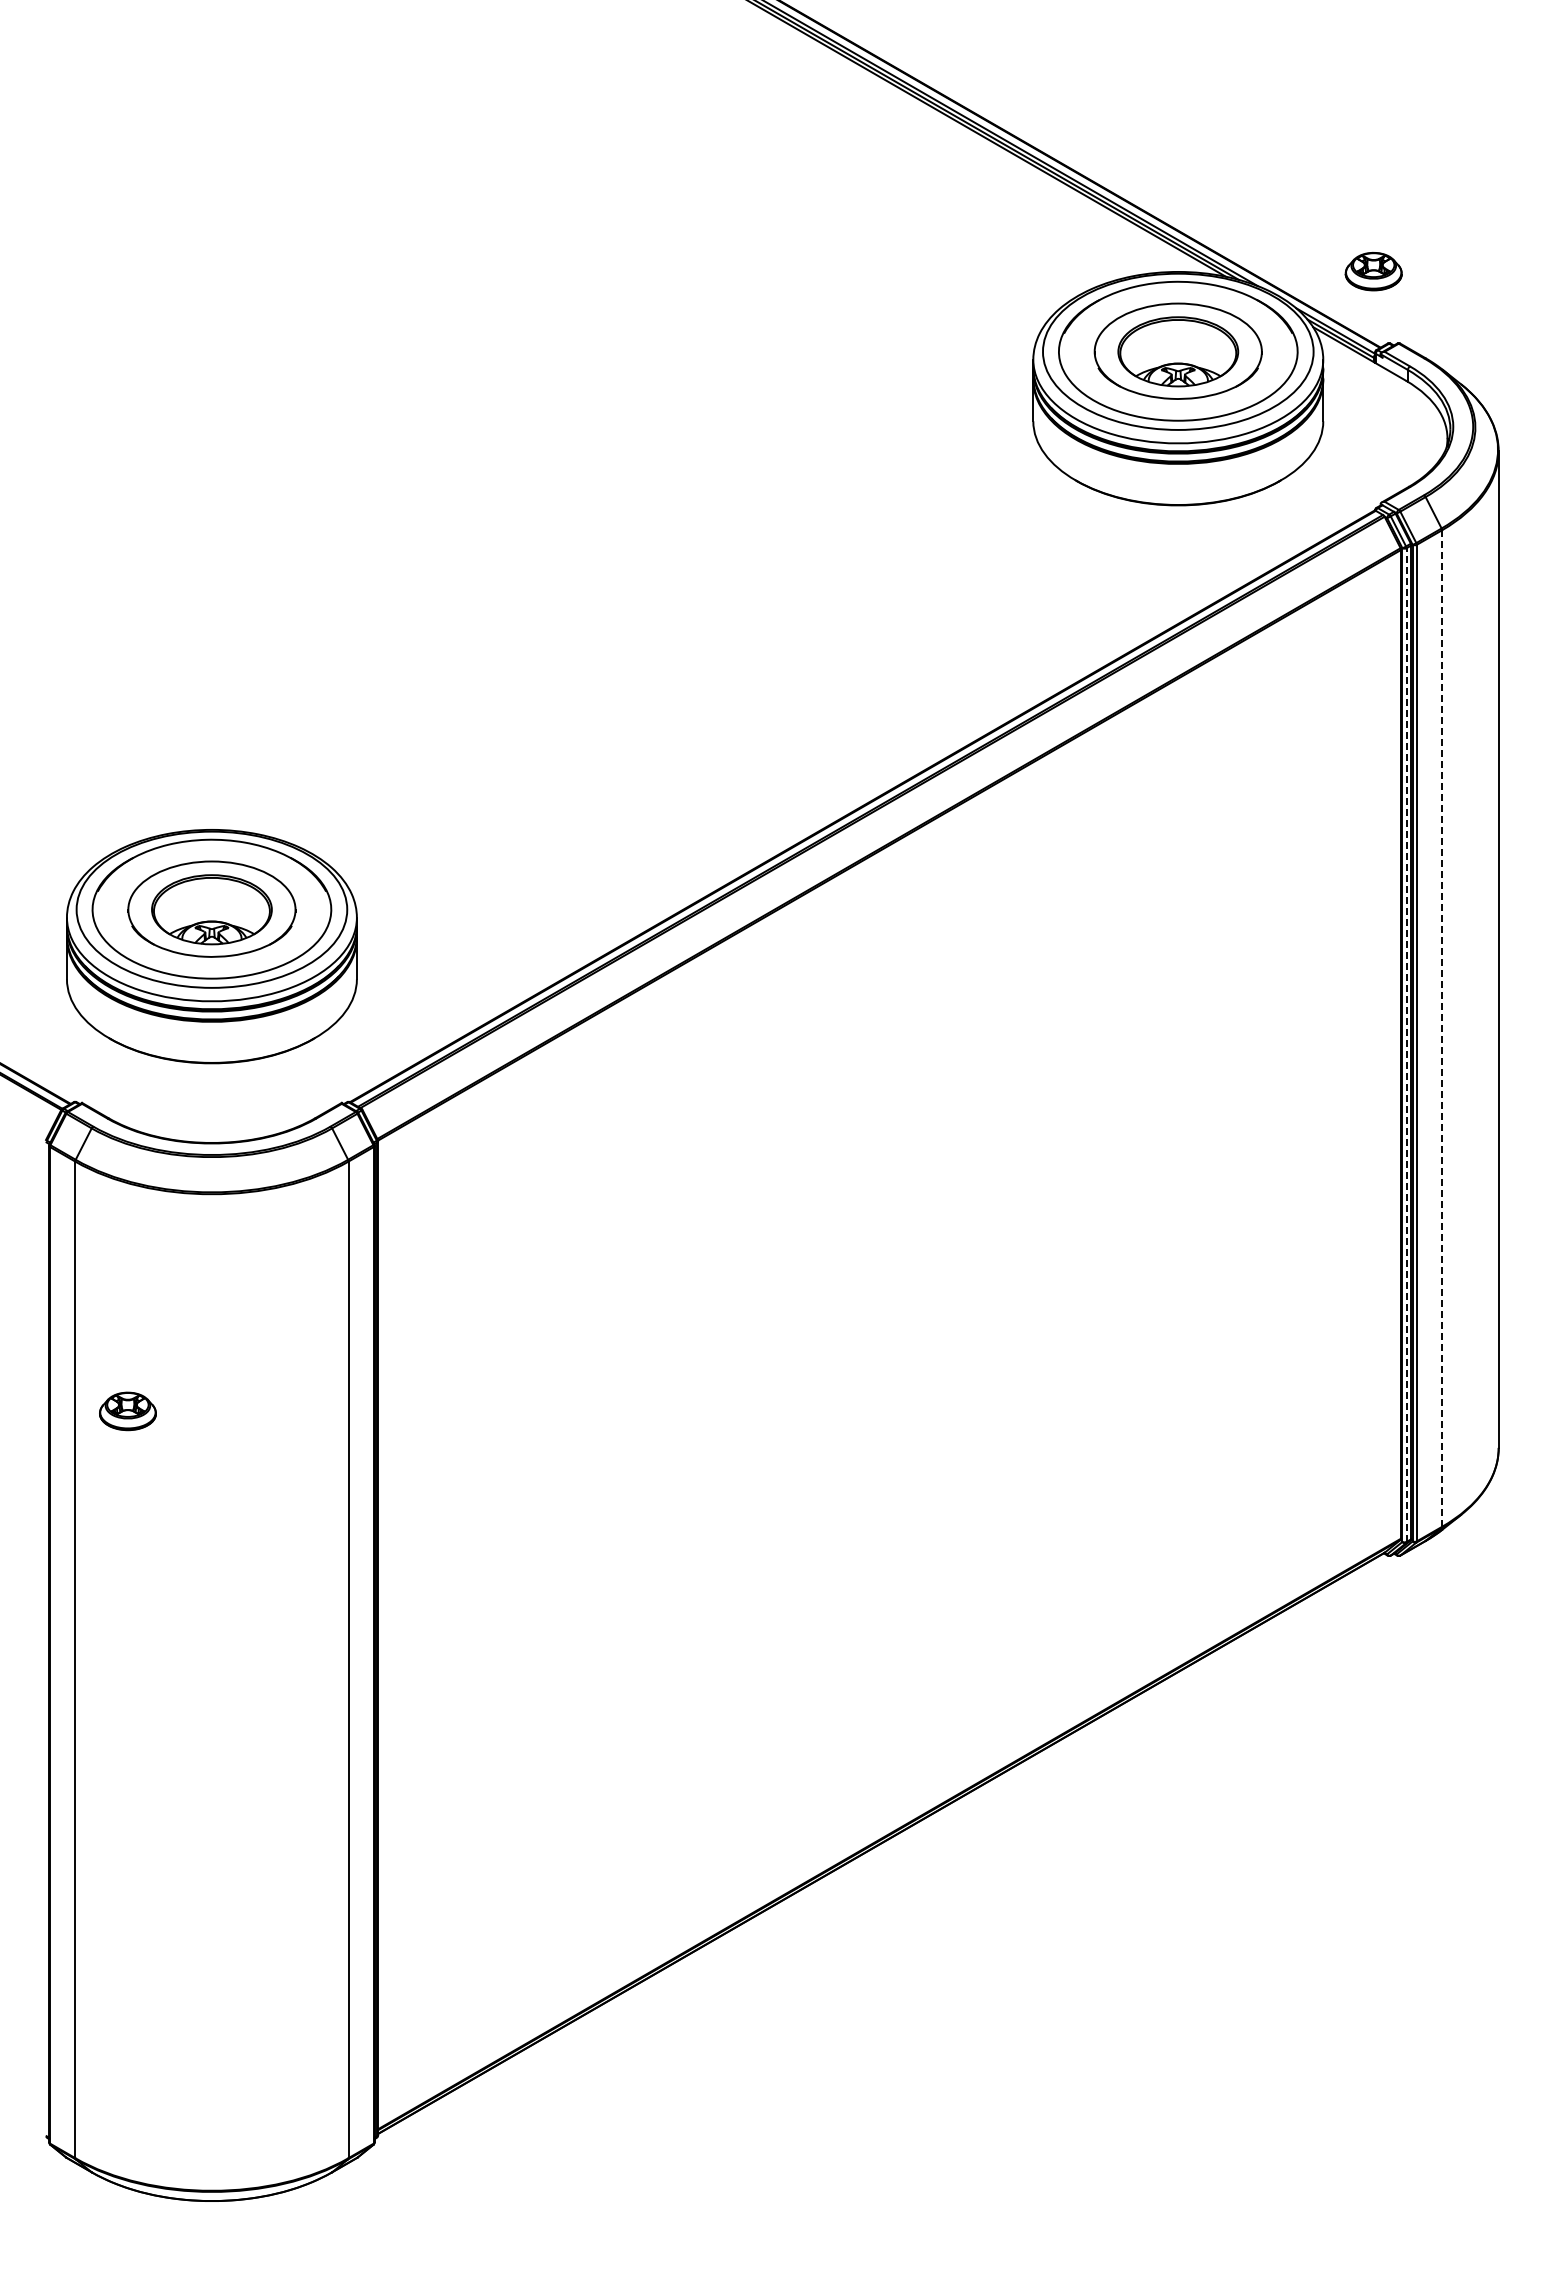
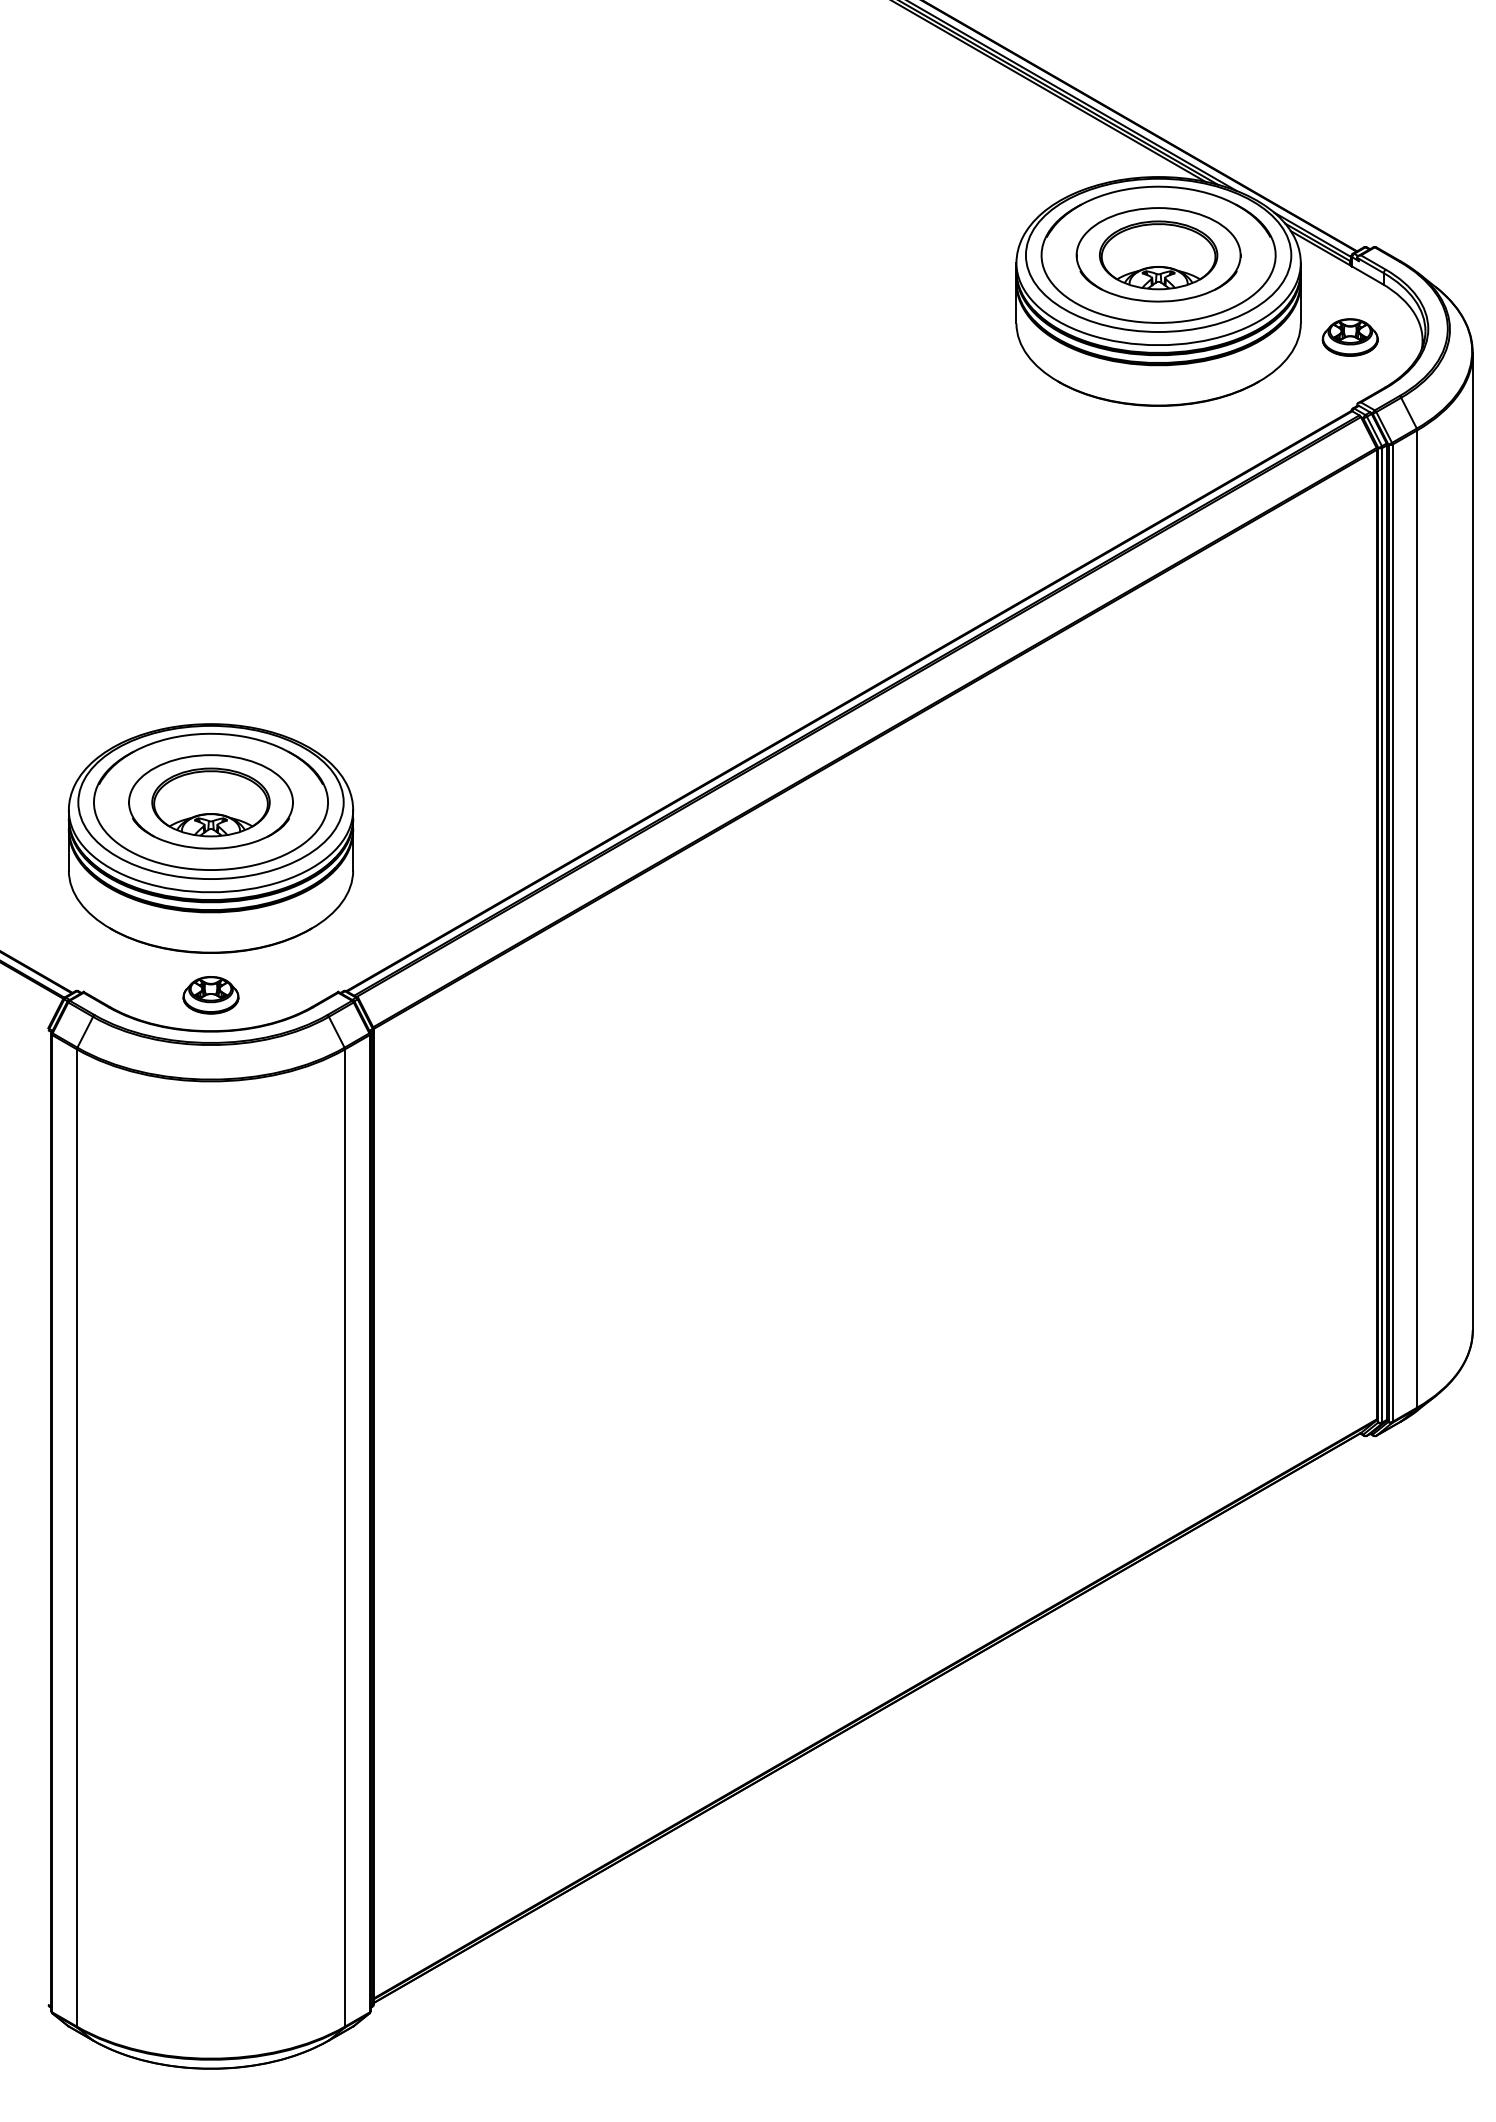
part: (1373, 271) -> (1350, 337), moved
line: (1442, 1029) -> (1417, 919), dashed -> solid
line: (1406, 1045) -> (1382, 935), dashed -> solid
part: (127, 1411) -> (210, 995), moved

